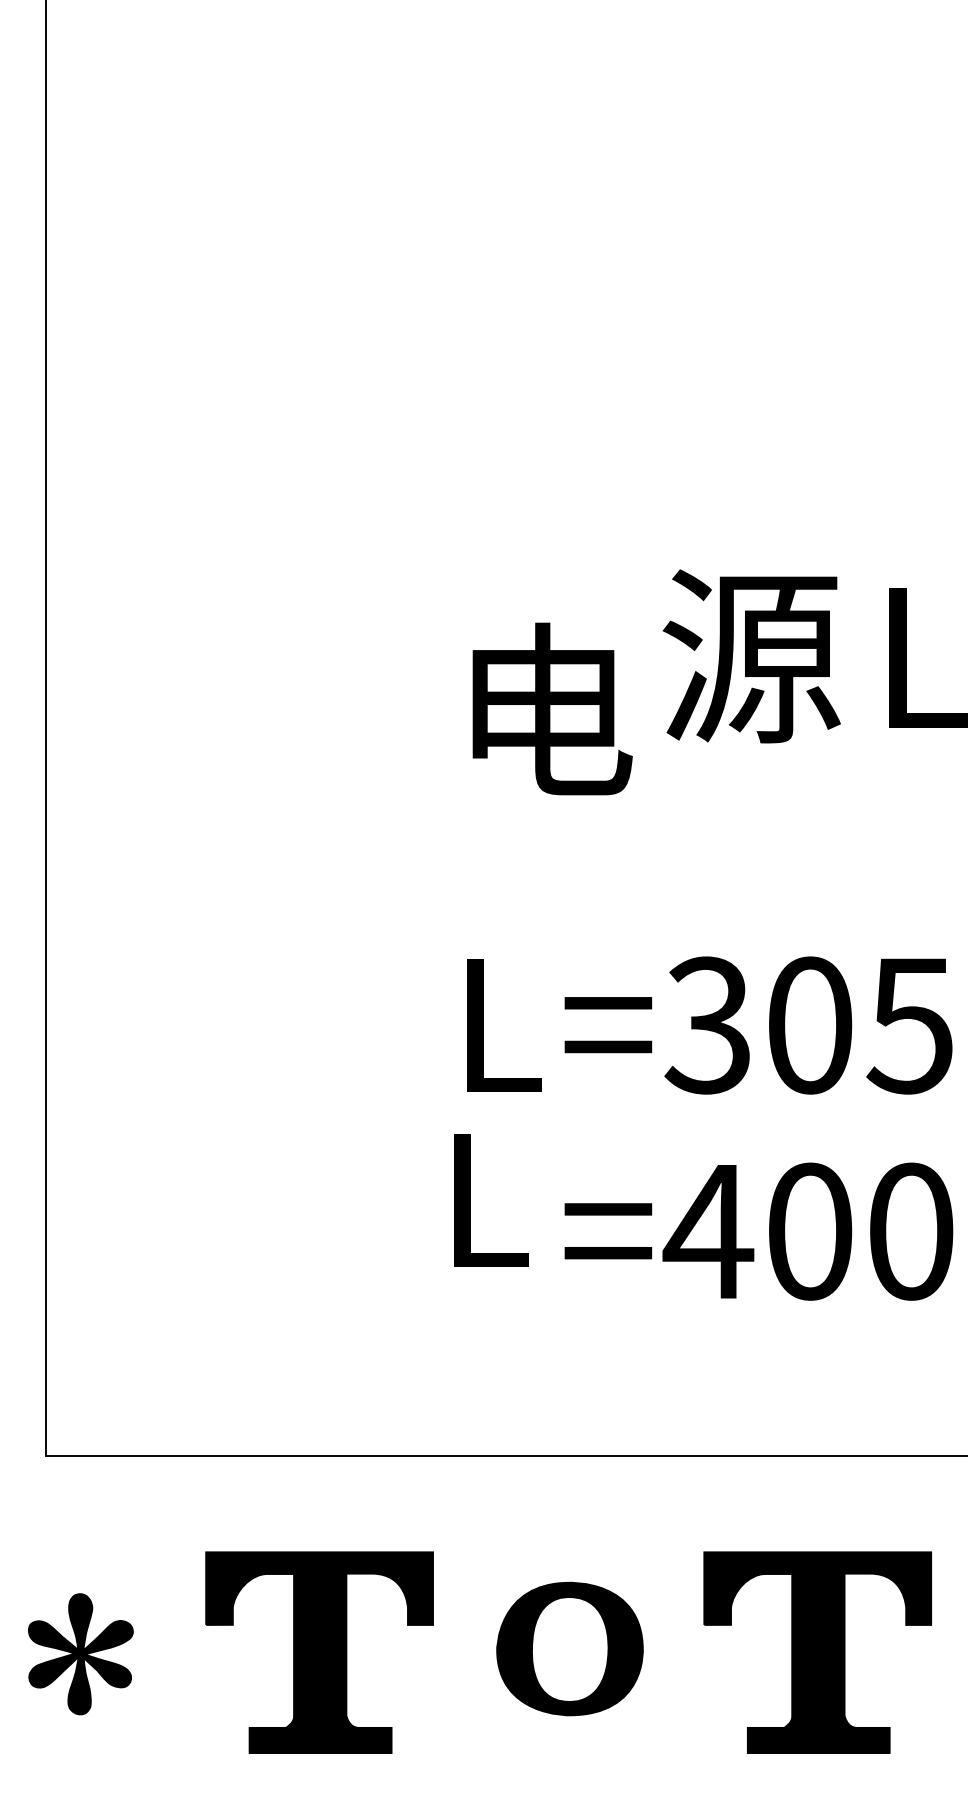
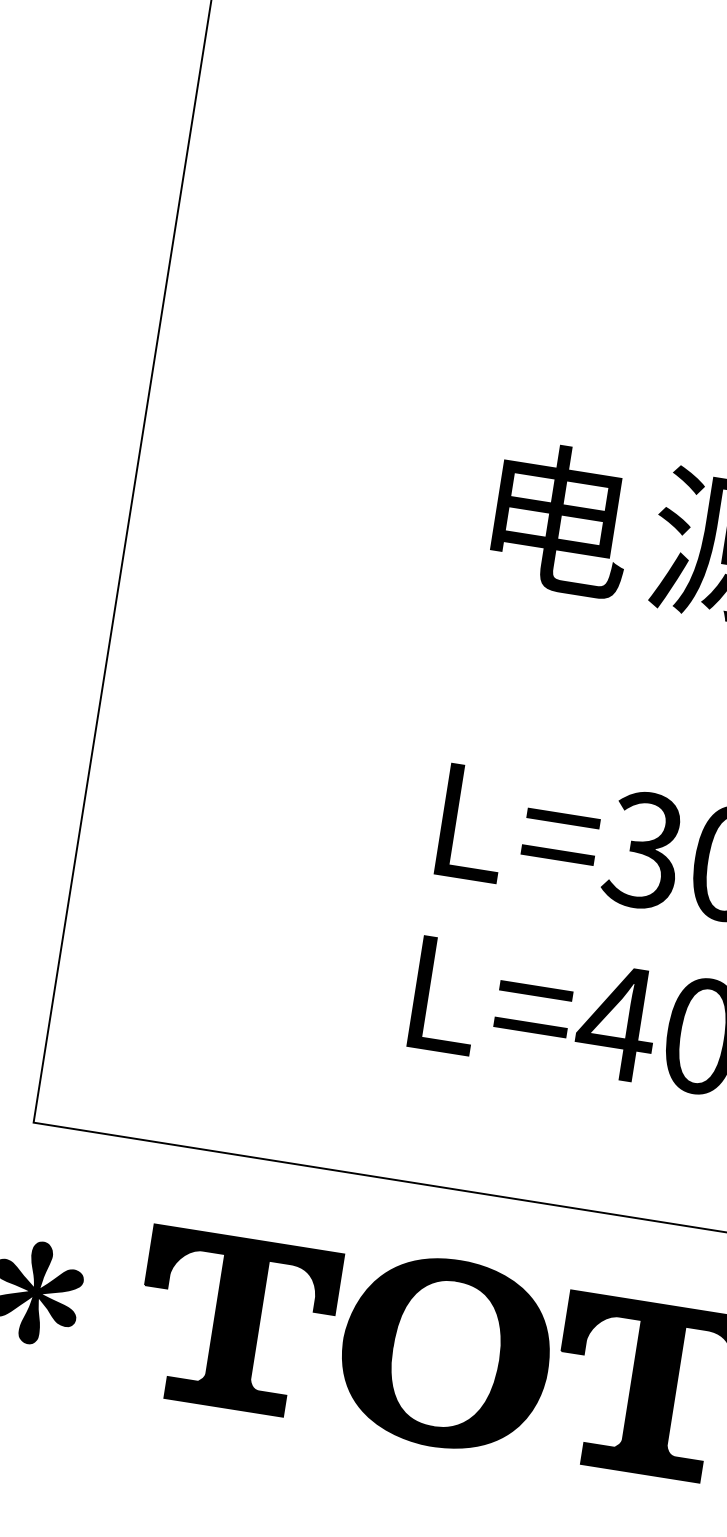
text: (552, 708) -> (563, 518), moved
text: (491, 1200) -> (446, 995), moved
part: (569, 1648) -> (445, 1352), size x1.67

